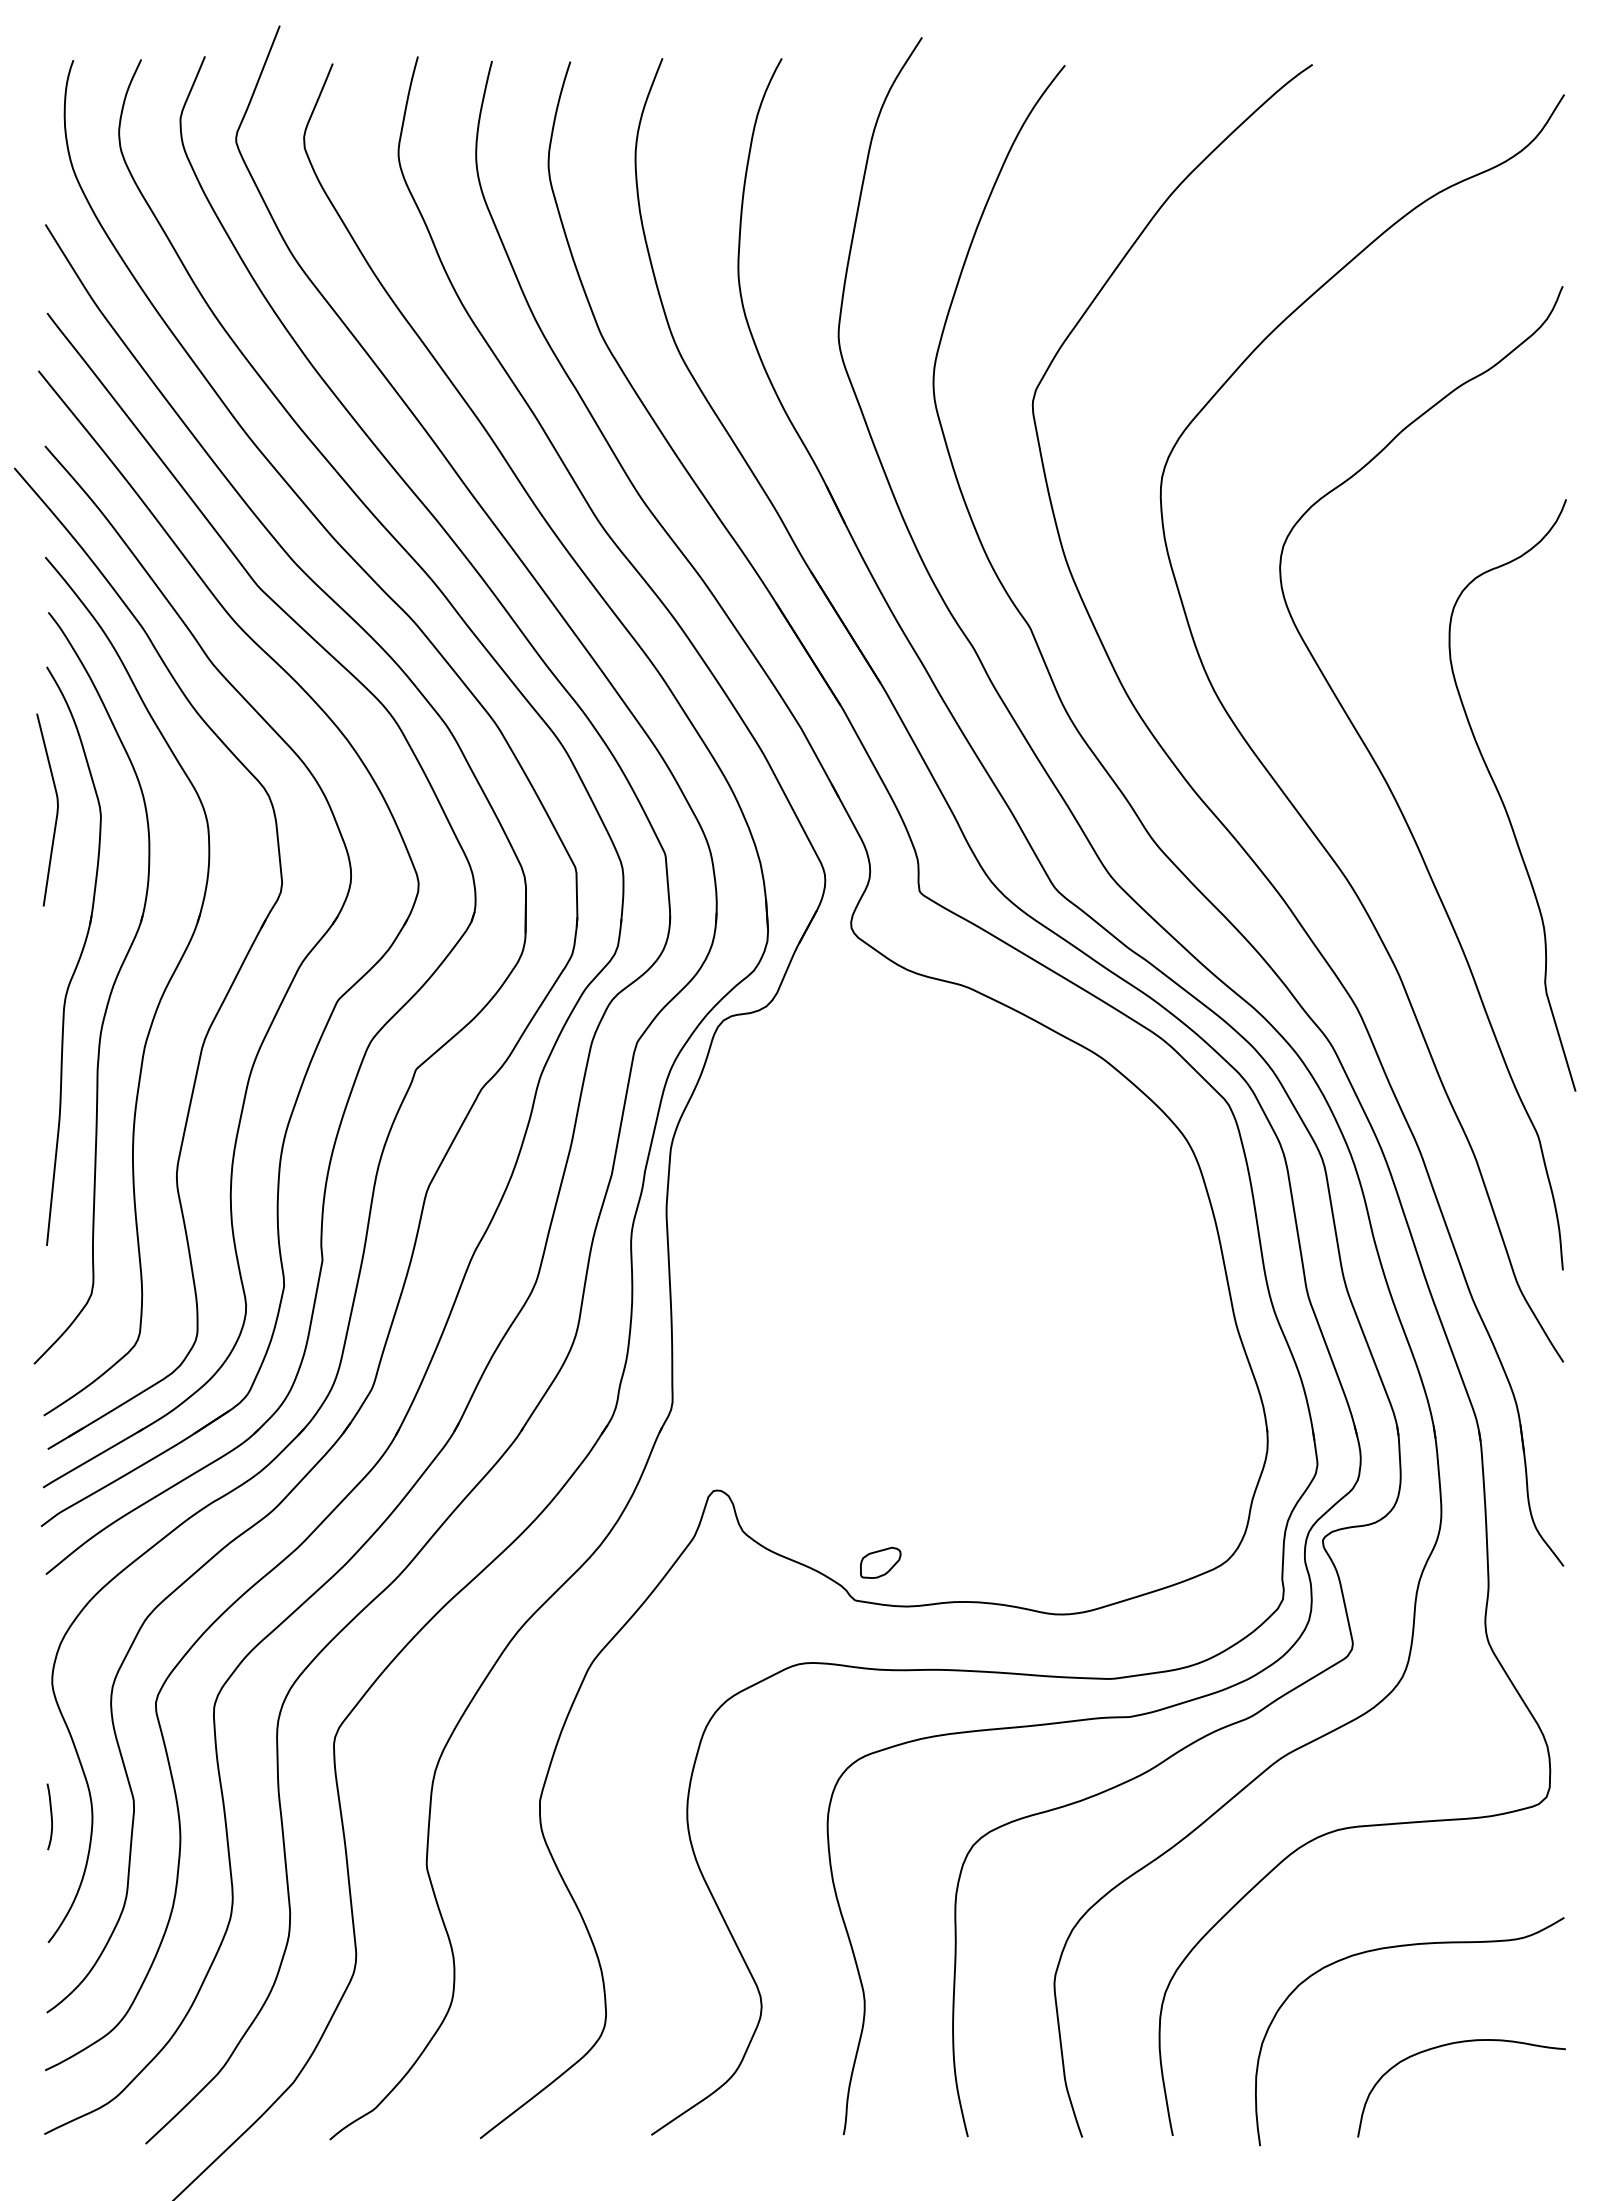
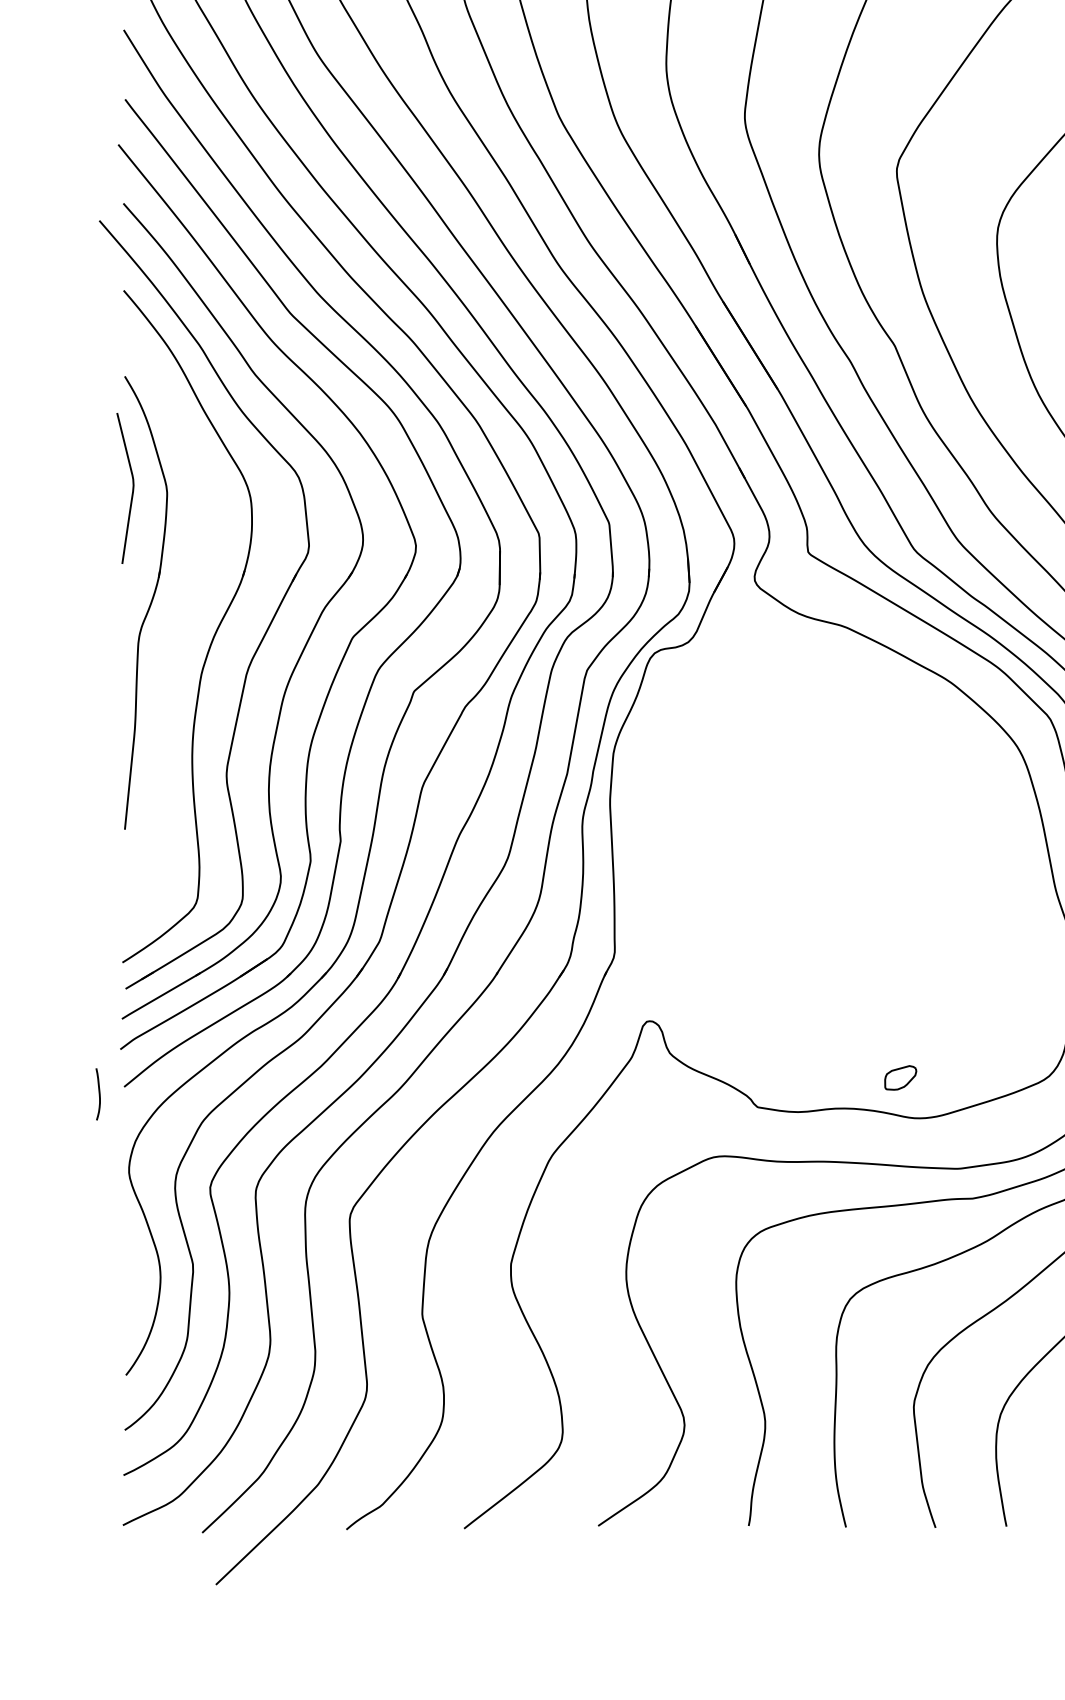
part: (109, 994) -> (173, 632), removed
part: (880, 1562) -> (900, 1077), moved
curve: (50, 1816) -> (98, 1094), moved

